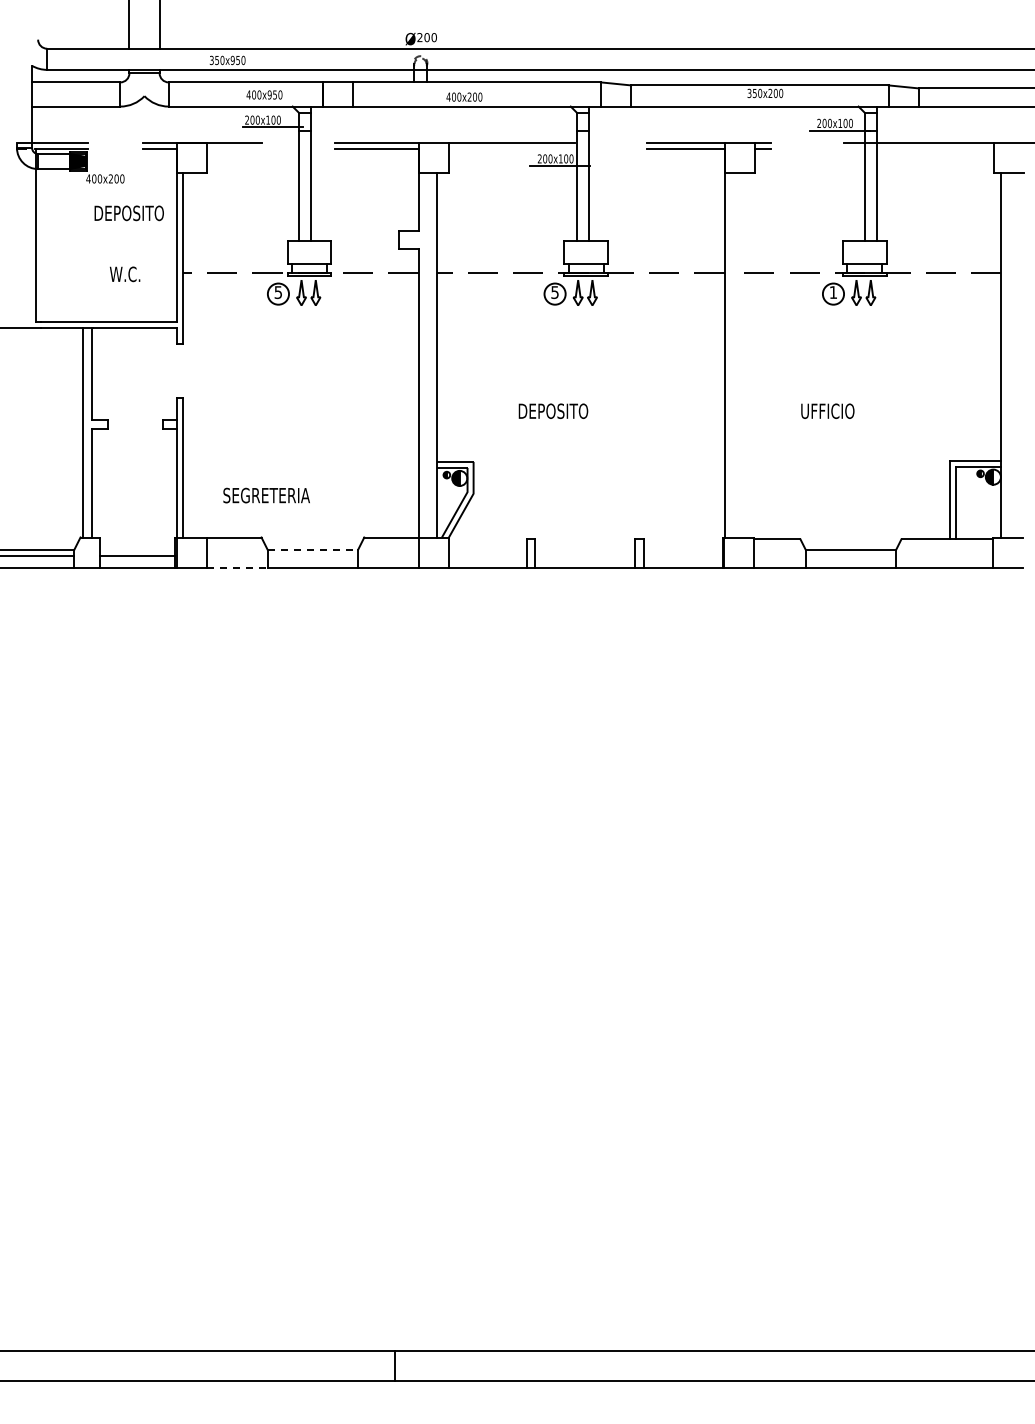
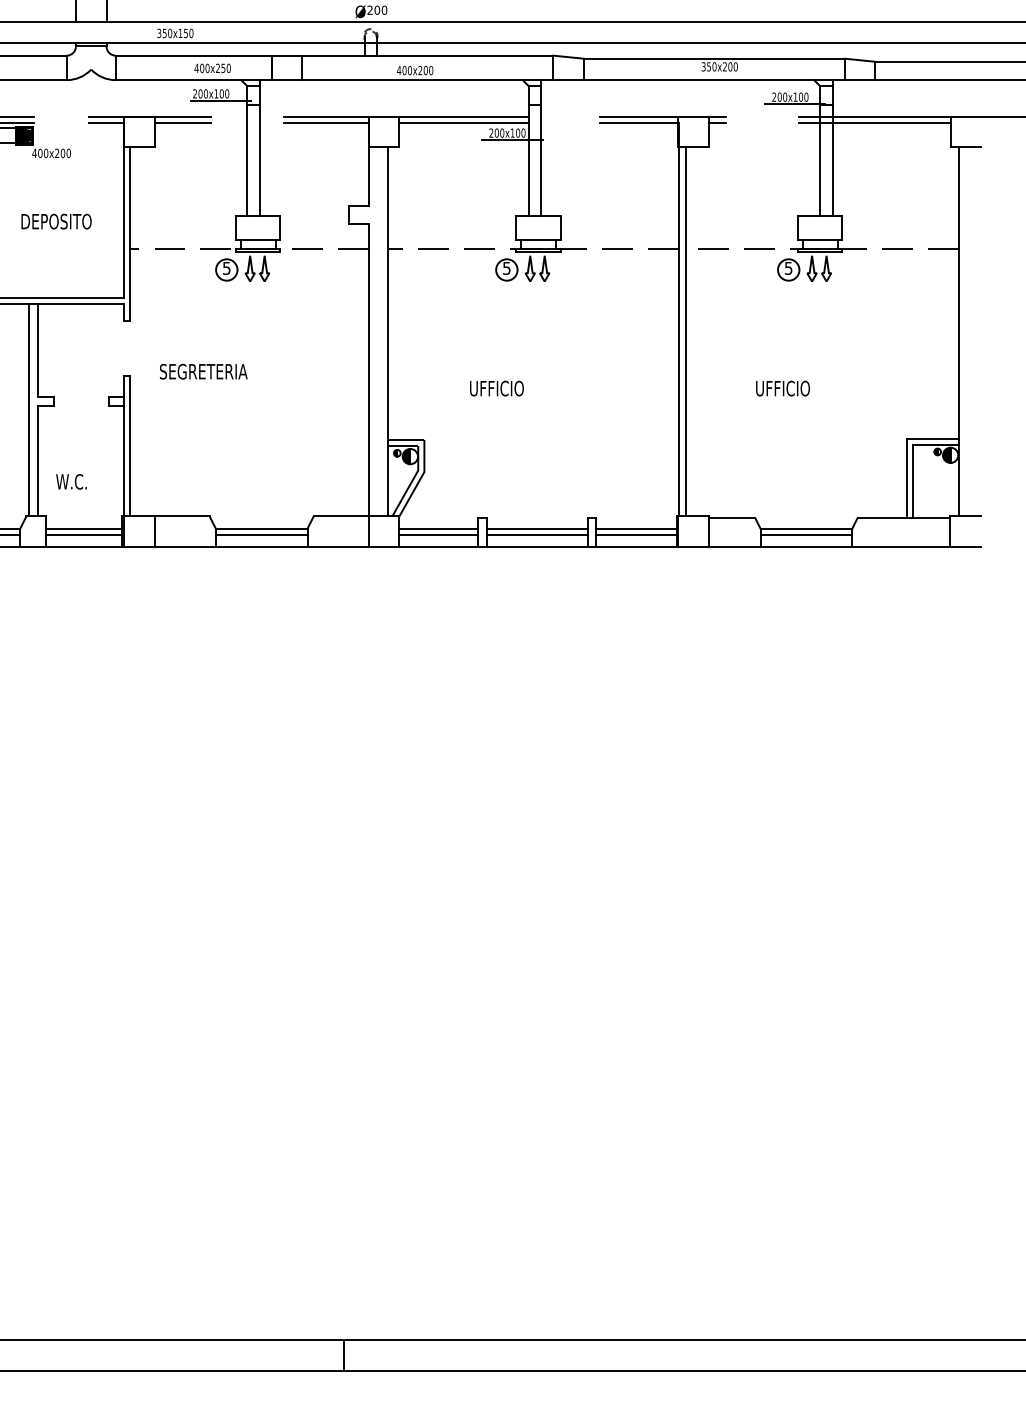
text: (232, 60) -> (180, 33), 350x950 -> 350x150
text: (269, 94) -> (217, 67), 400x950 -> 400x250
line: (234, 148) -> (182, 122), added
line: (511, 148) -> (462, 122), added
line: (918, 148) -> (874, 122), added
text: (128, 213) -> (55, 221), moved
text: (124, 274) -> (70, 481), moved
text: (833, 292) -> (788, 268), 1 -> 5
line: (732, 354) -> (686, 331), added
text: (553, 411) -> (505, 388), DEPOSITO -> UFFICIO
text: (266, 495) -> (203, 371), moved
line: (137, 549) -> (84, 528), added
line: (313, 549) -> (262, 528), dashed -> solid
line: (487, 549) -> (438, 528), added
line: (585, 549) -> (537, 528), added
line: (683, 549) -> (636, 528), added
line: (312, 555) -> (261, 534), added
line: (487, 555) -> (438, 534), added
line: (585, 555) -> (537, 534), added
line: (683, 555) -> (636, 534), added
line: (850, 555) -> (805, 534), added
line: (237, 567) -> (185, 546), dashed -> solid

